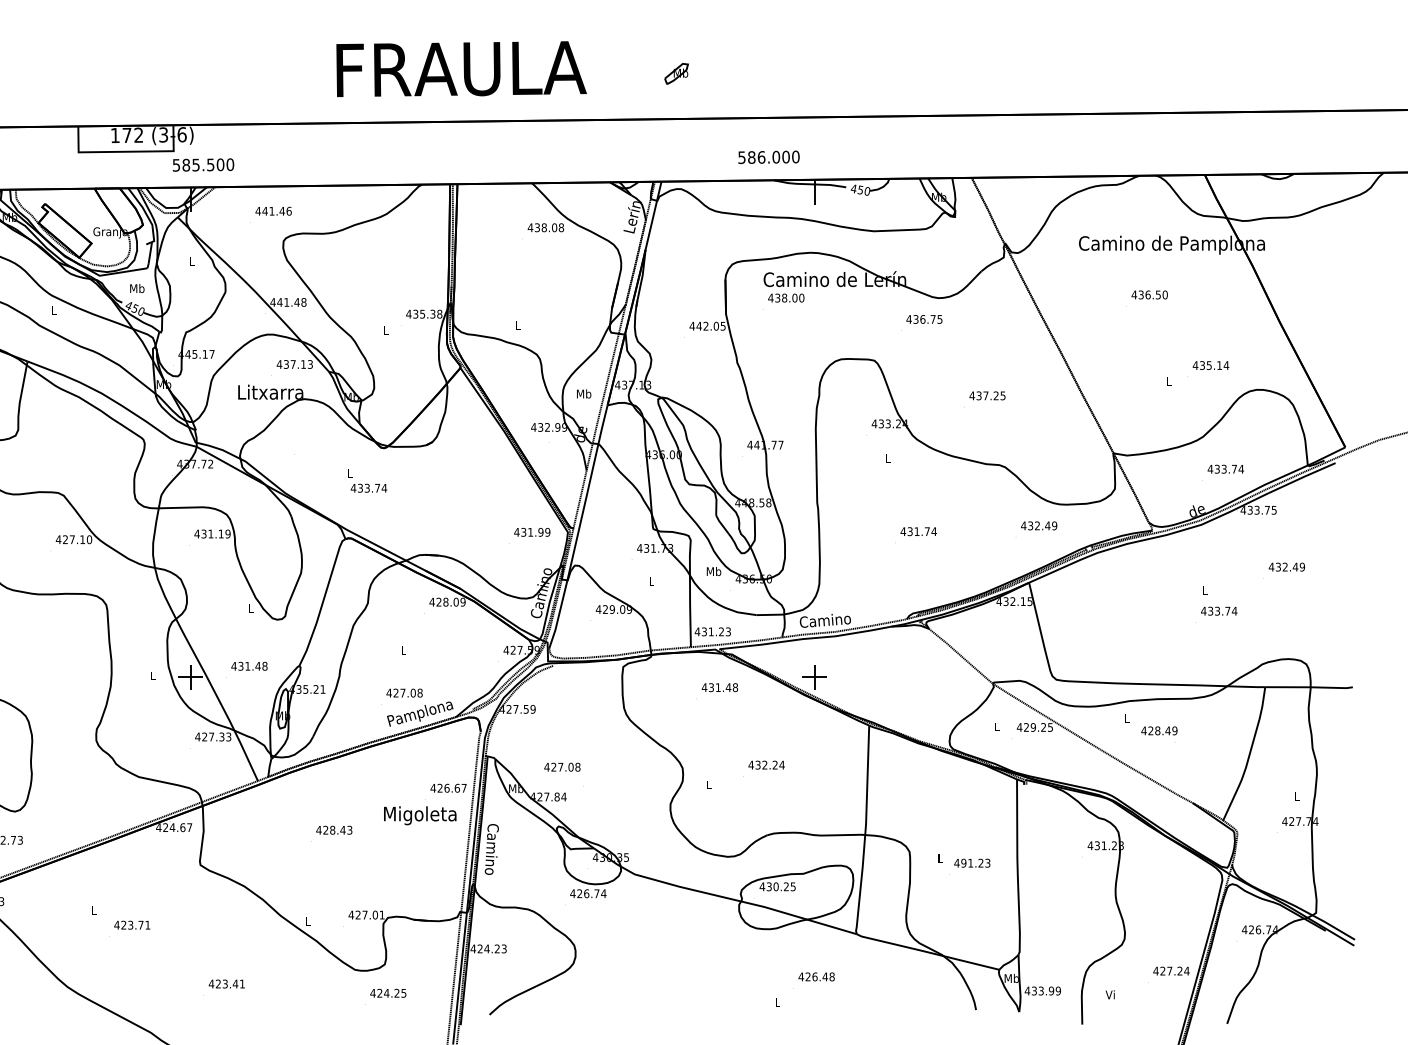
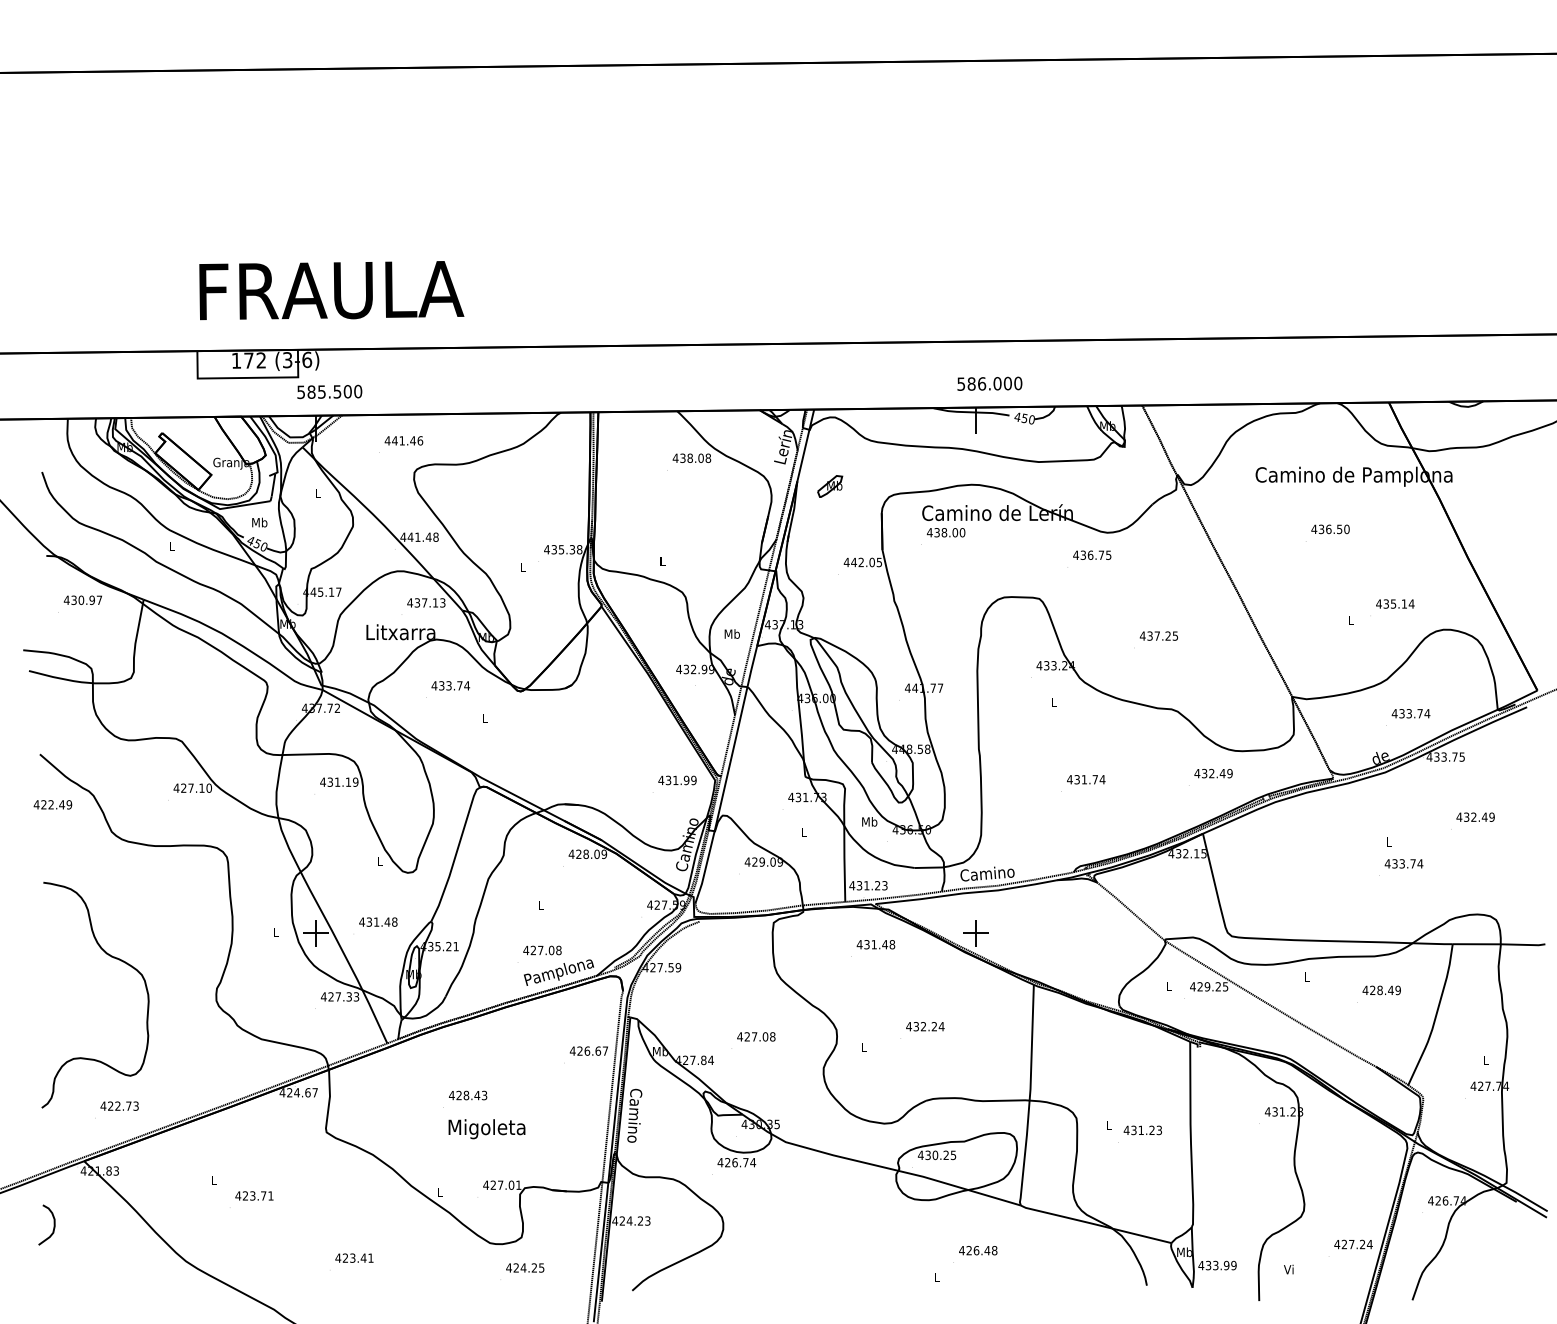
text: (461, 69) -> (331, 290), moved
part: (676, 73) -> (830, 486), moved
text: (768, 157) -> (989, 383), moved
text: (368, 487) -> (450, 685), moved
text: (1159, 730) -> (1381, 990), moved
text: (562, 766) -> (756, 1036), moved
text: (419, 816) -> (486, 1129), moved
text: (963, 862) -> (1133, 1129), 491.23 -> 431.23

